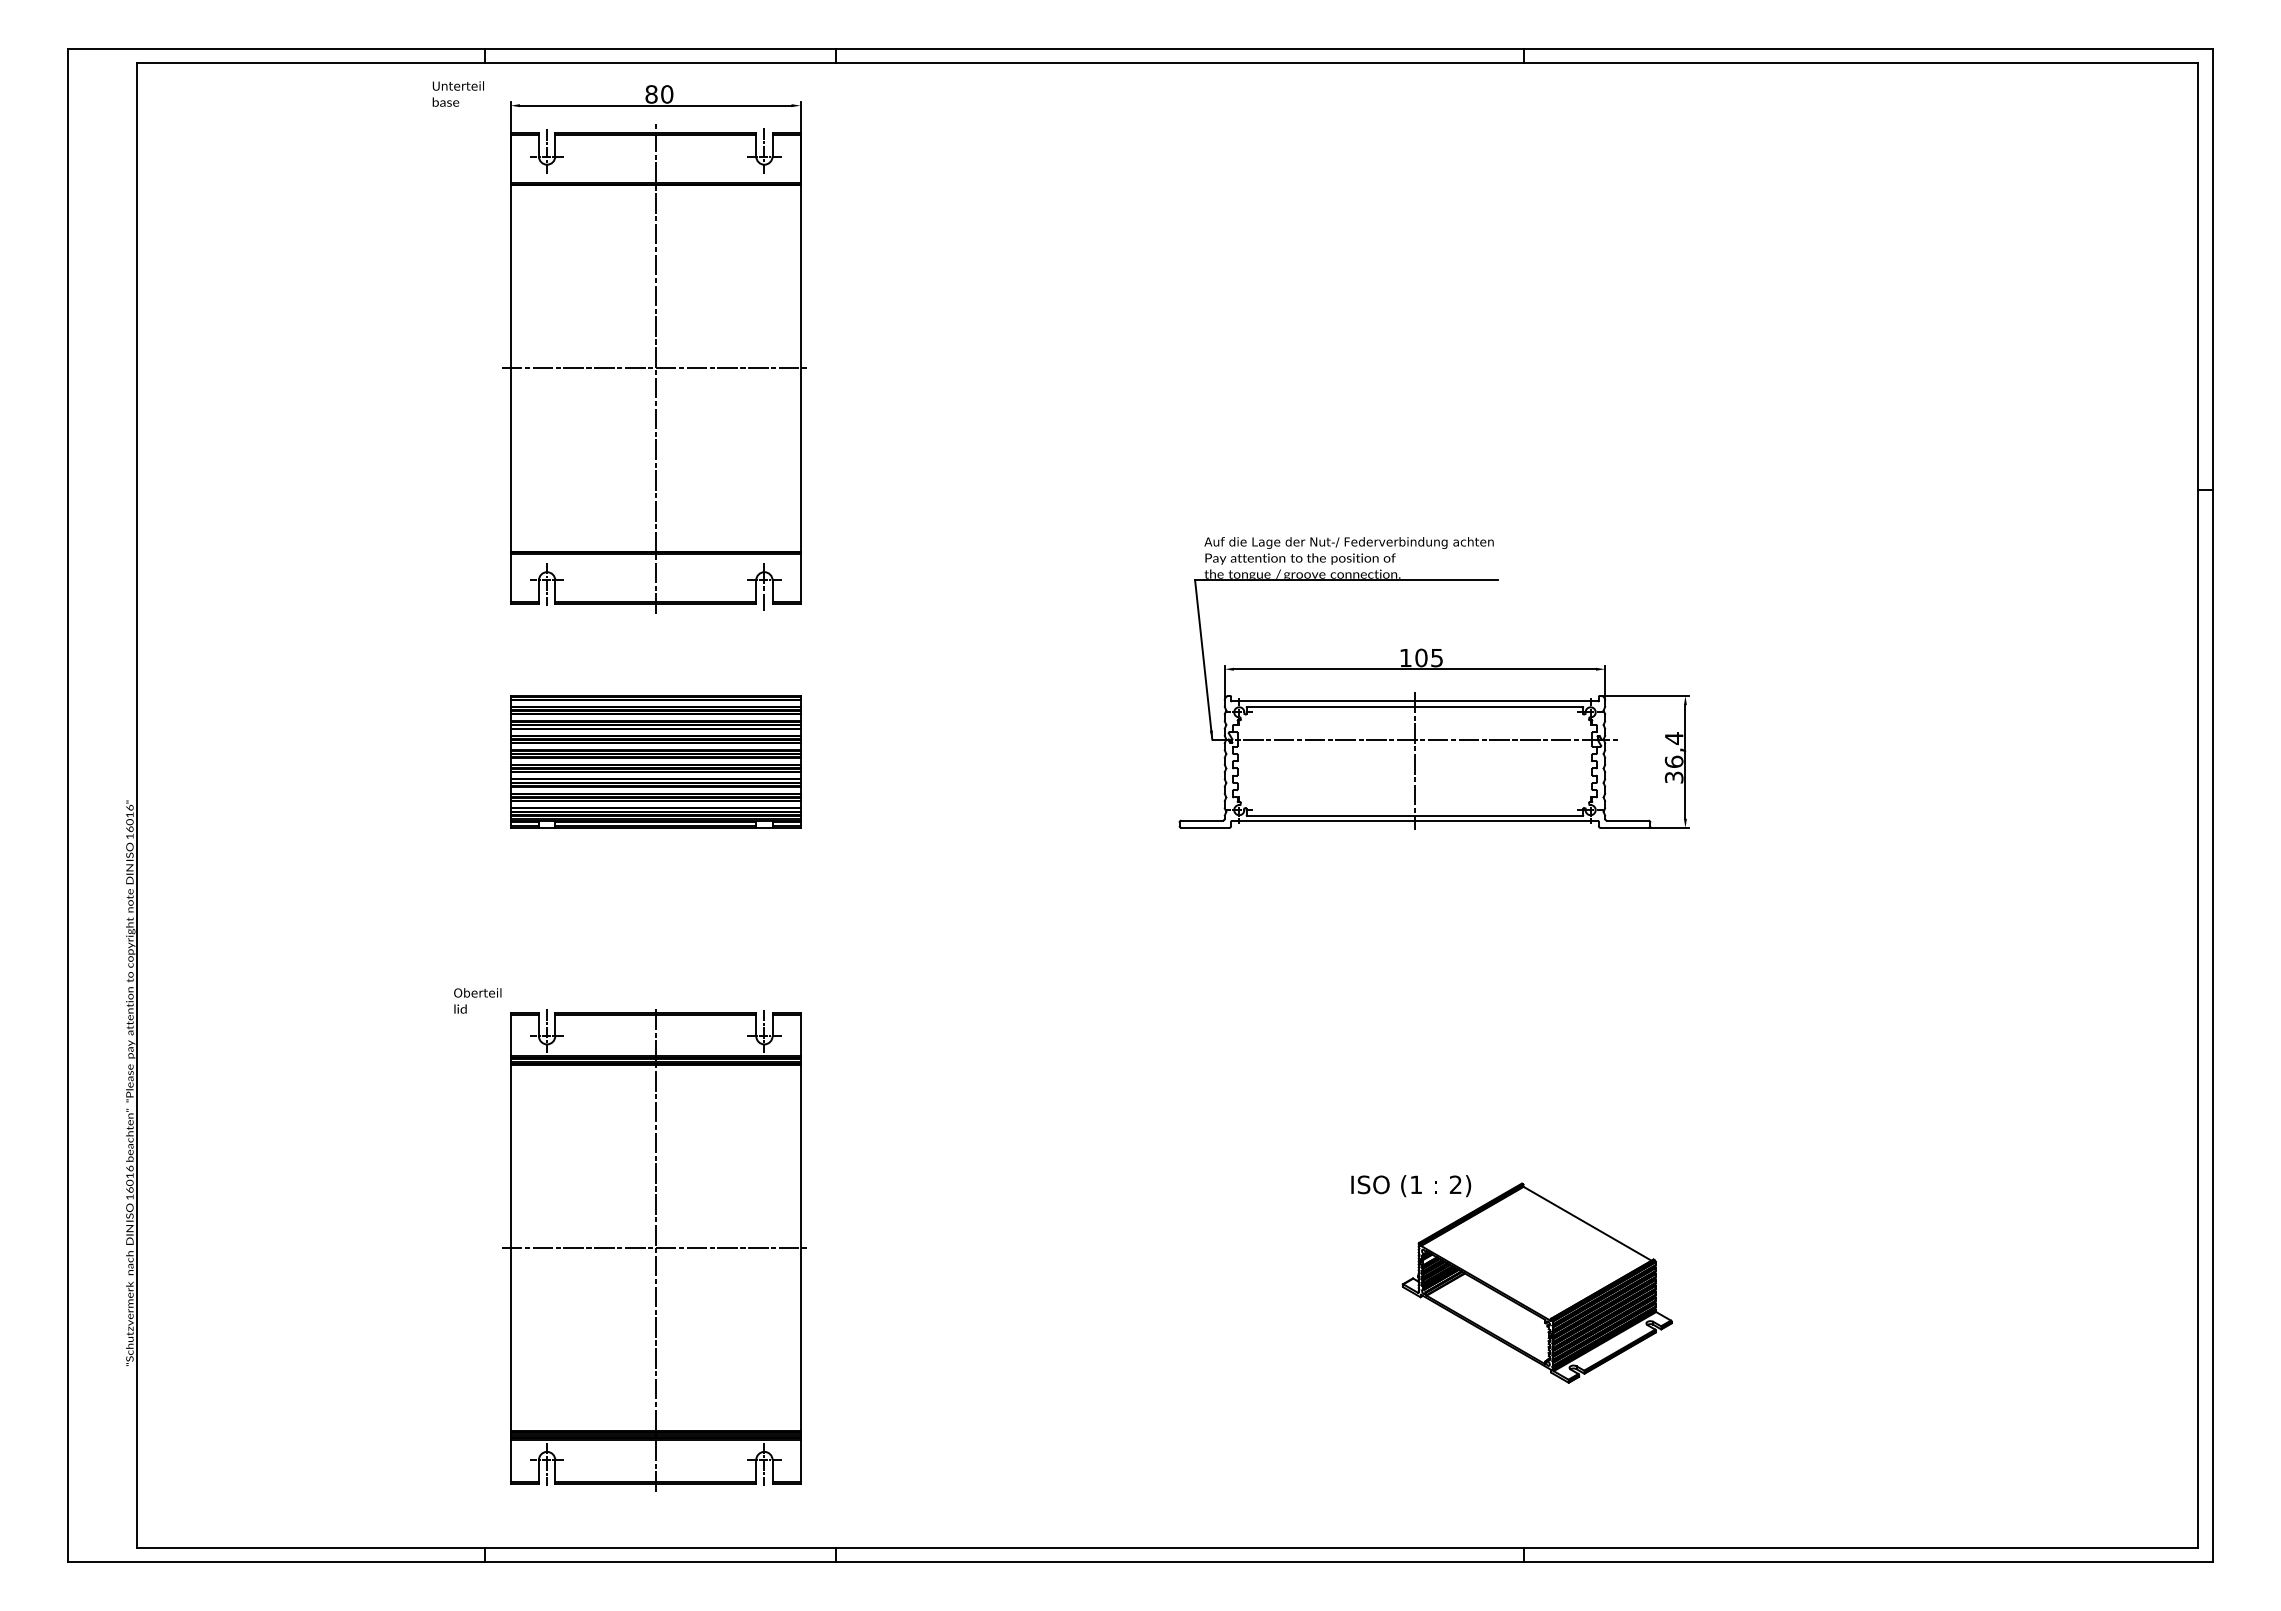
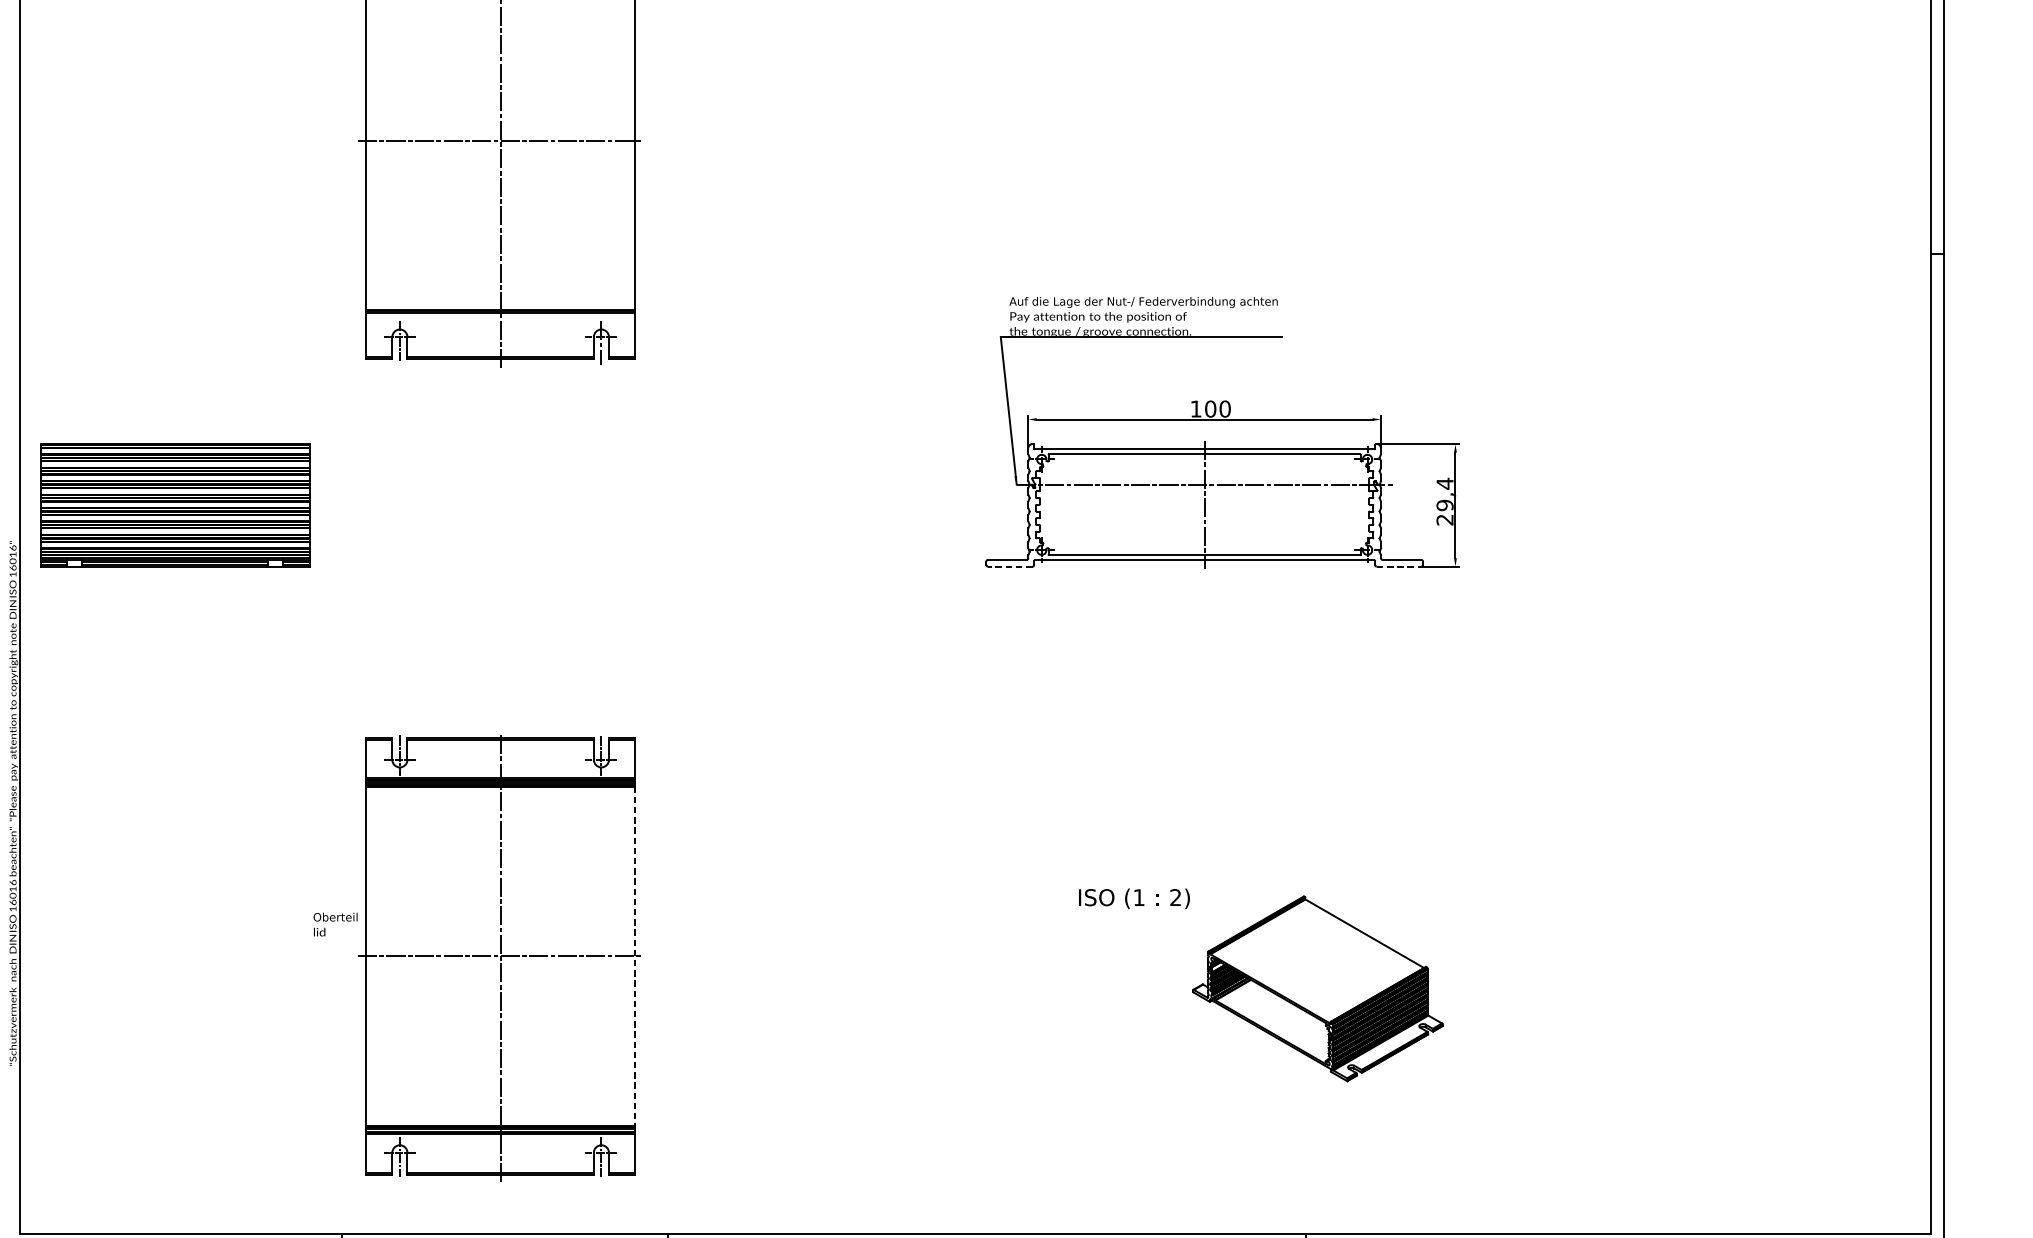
text: (1437, 657) -> (1225, 408), 105 -> 100
part: (655, 761) -> (174, 505), moved
text: (1673, 769) -> (1444, 512), 36,4 -> 29,4
line: (1205, 827) -> (1010, 566), solid -> dashed
line: (1624, 827) -> (1398, 566), solid -> dashed
text: (477, 1000) -> (335, 924), moved
text: (1411, 1186) -> (1134, 899), moved
line: (800, 1248) -> (634, 956), solid -> dashed

